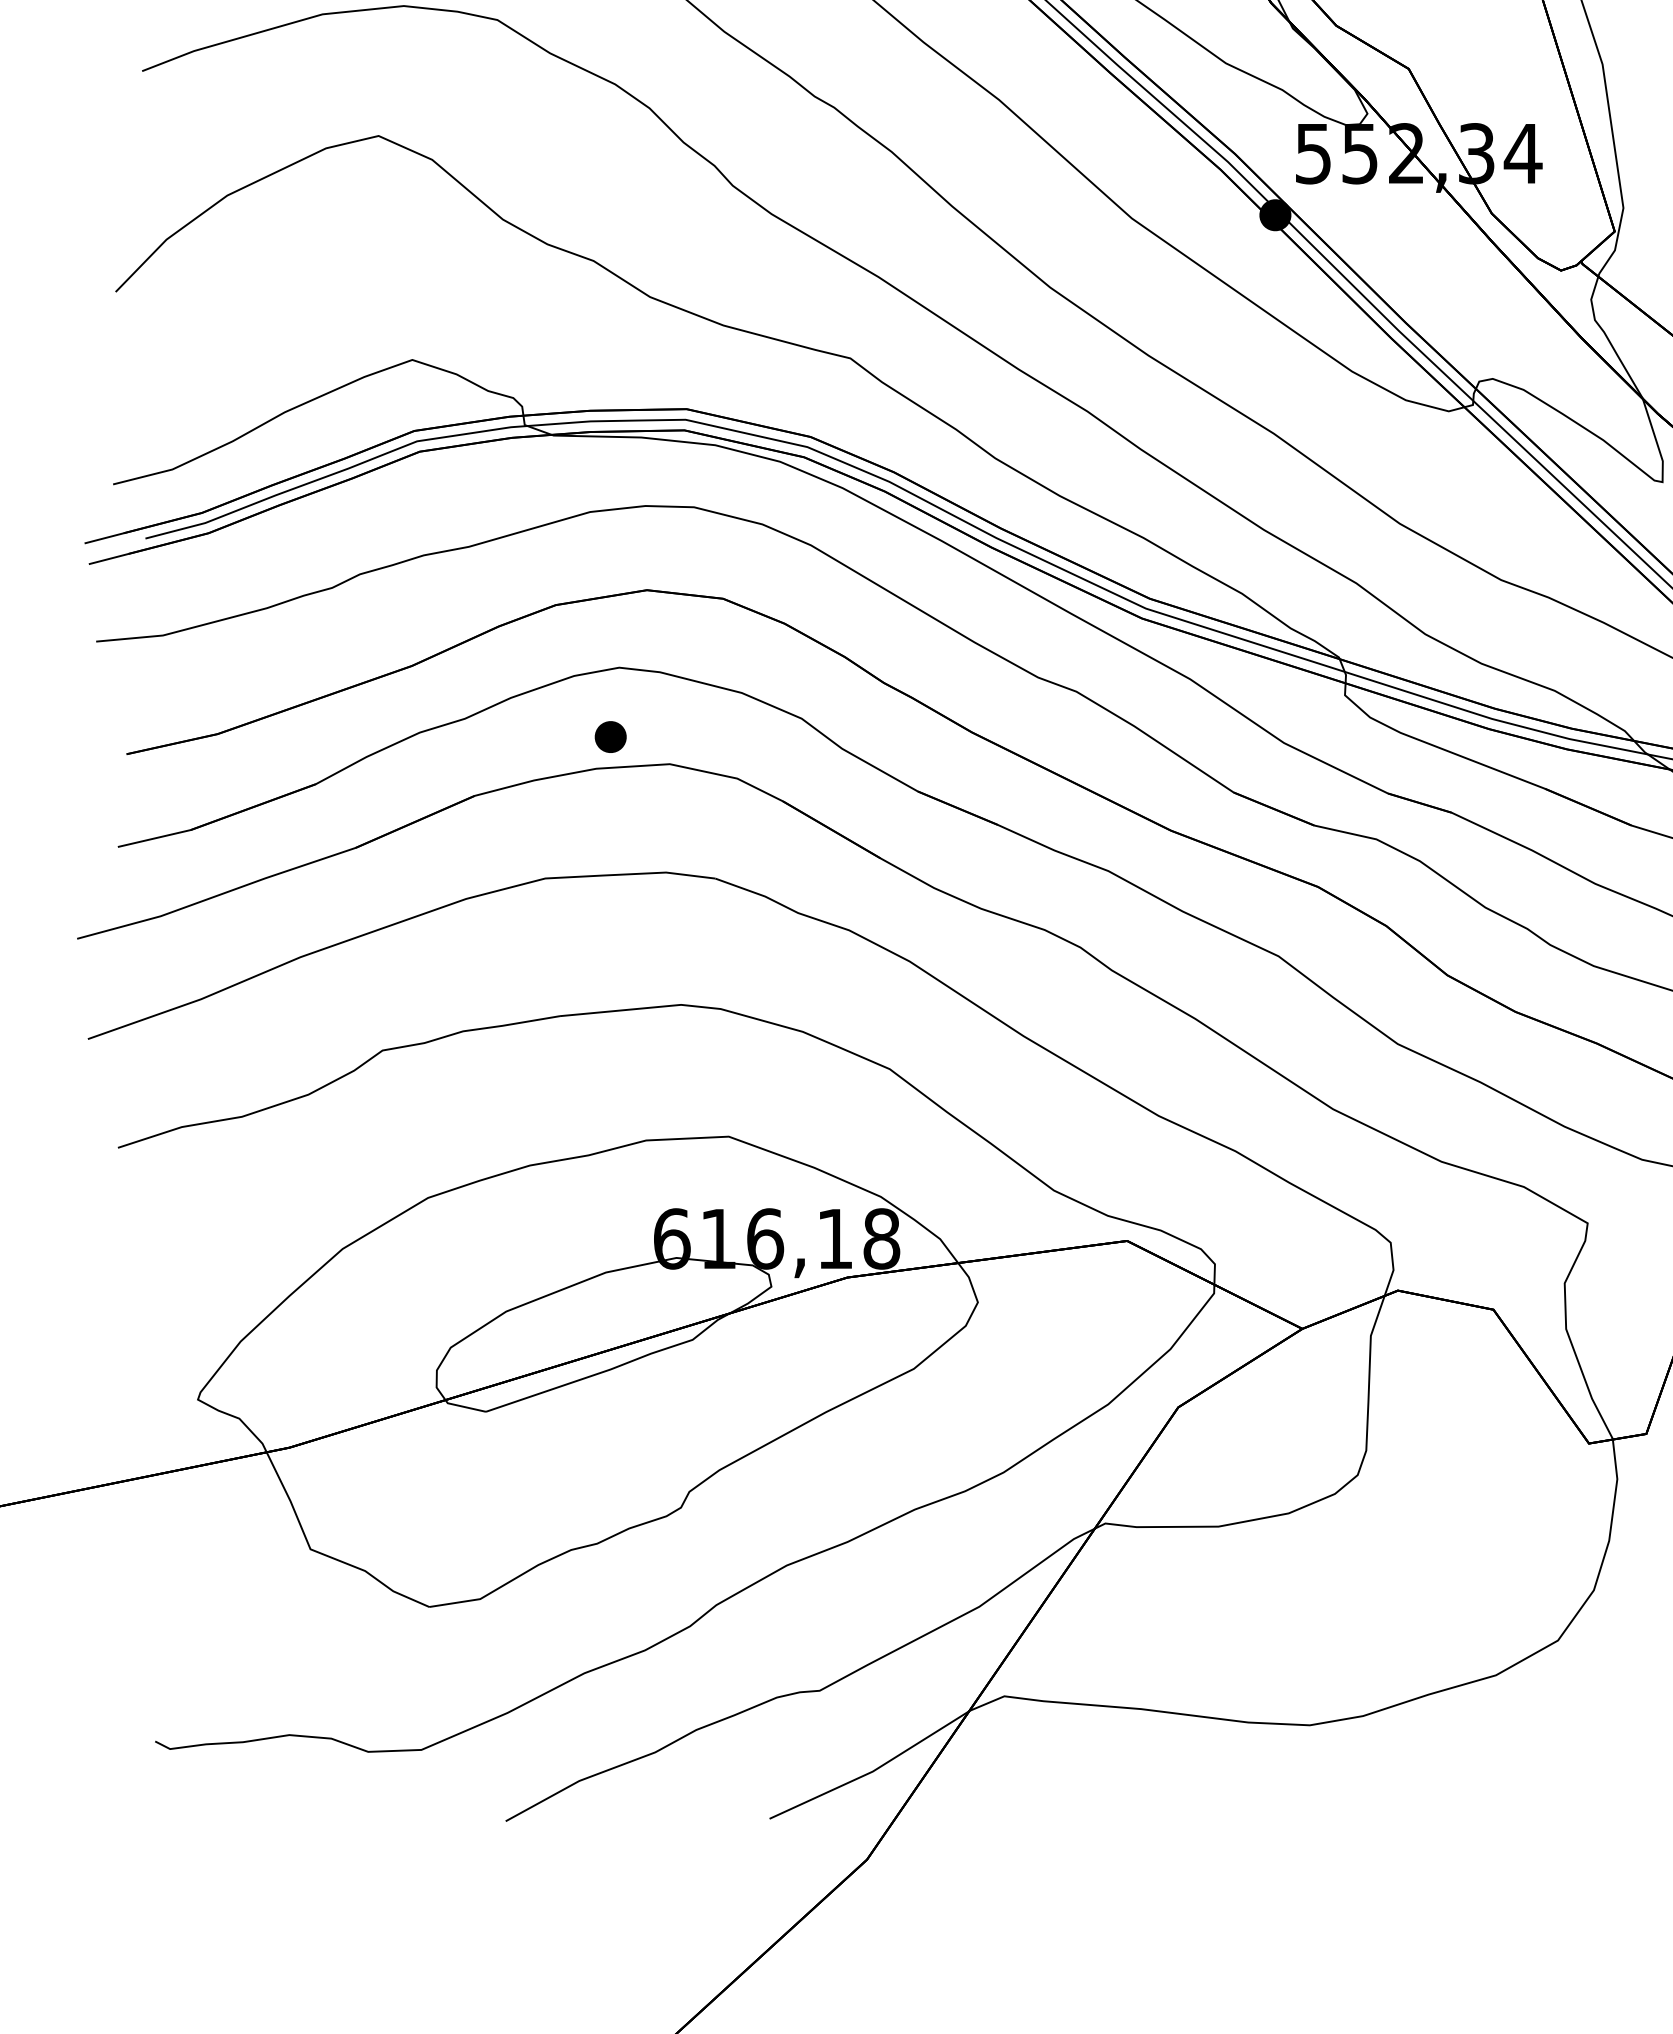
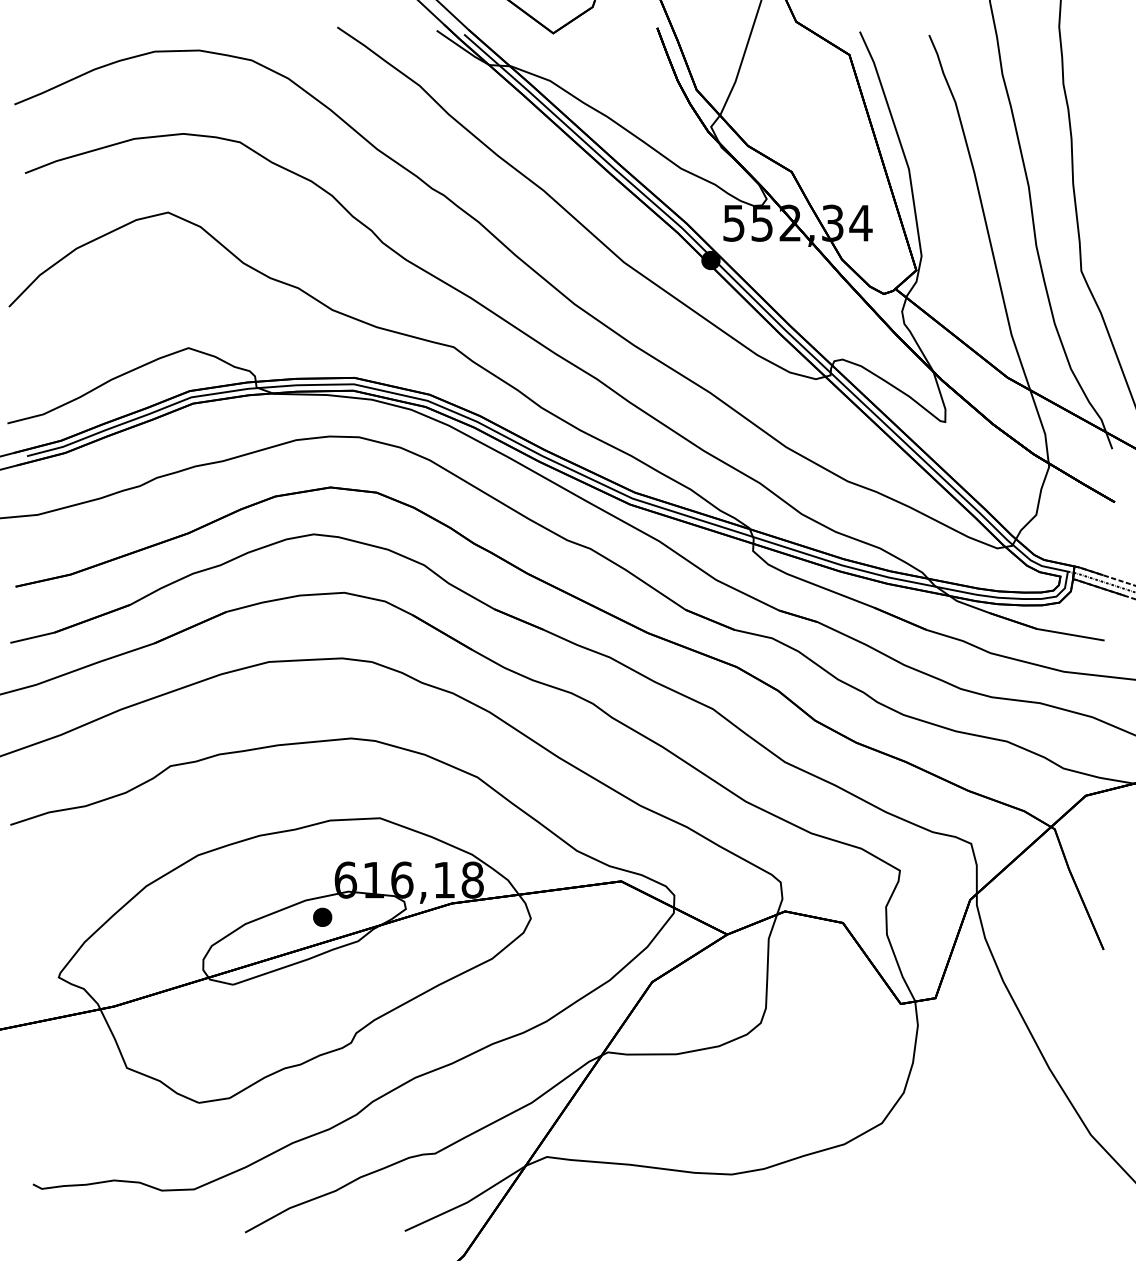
part: (610, 735) -> (322, 916), moved

